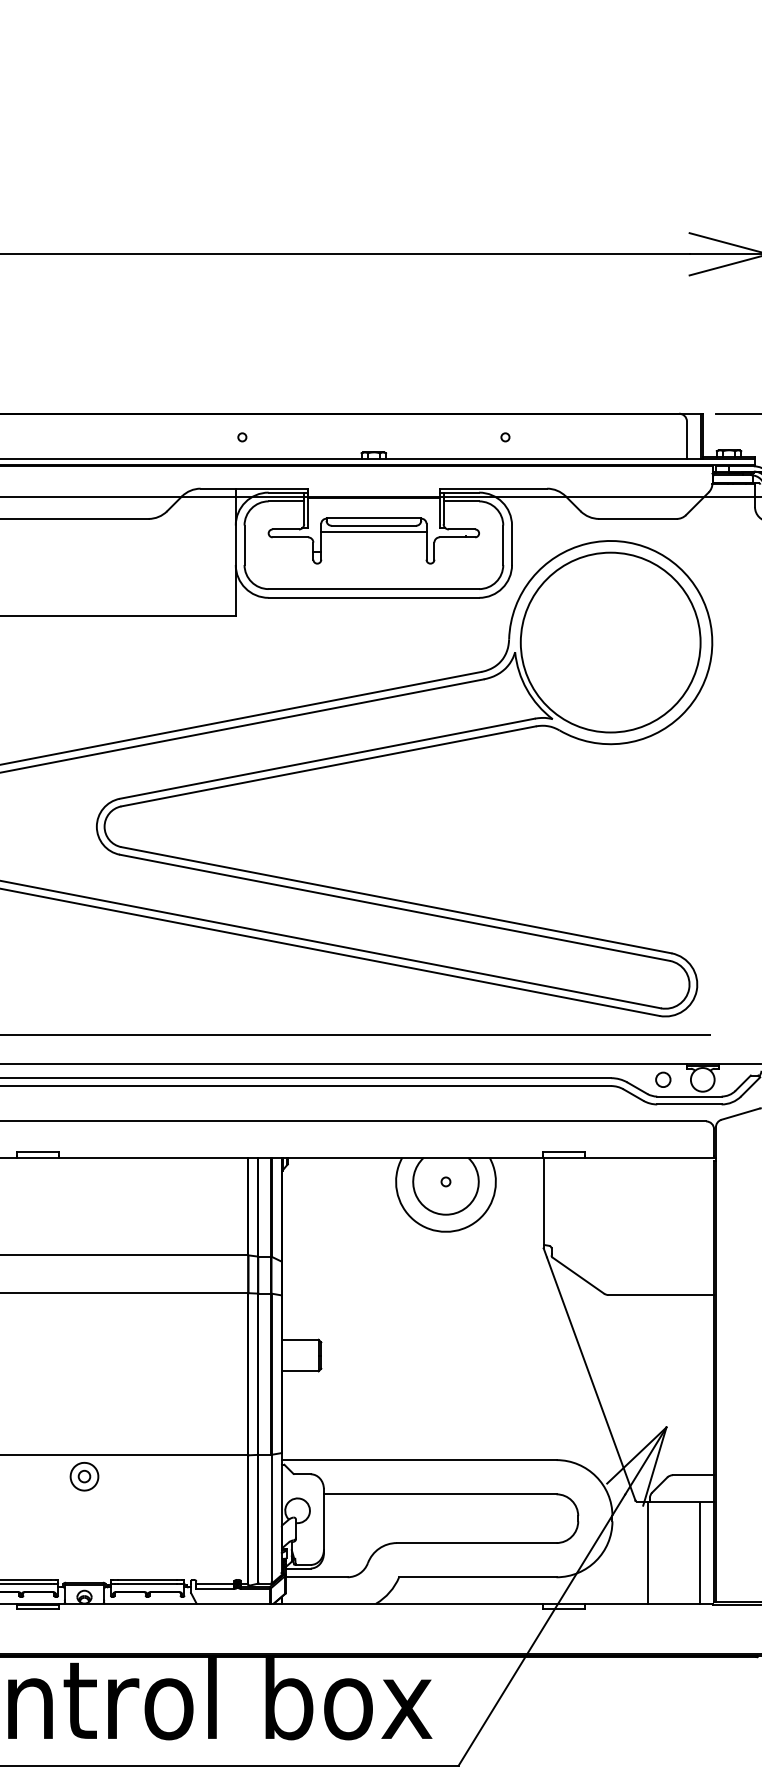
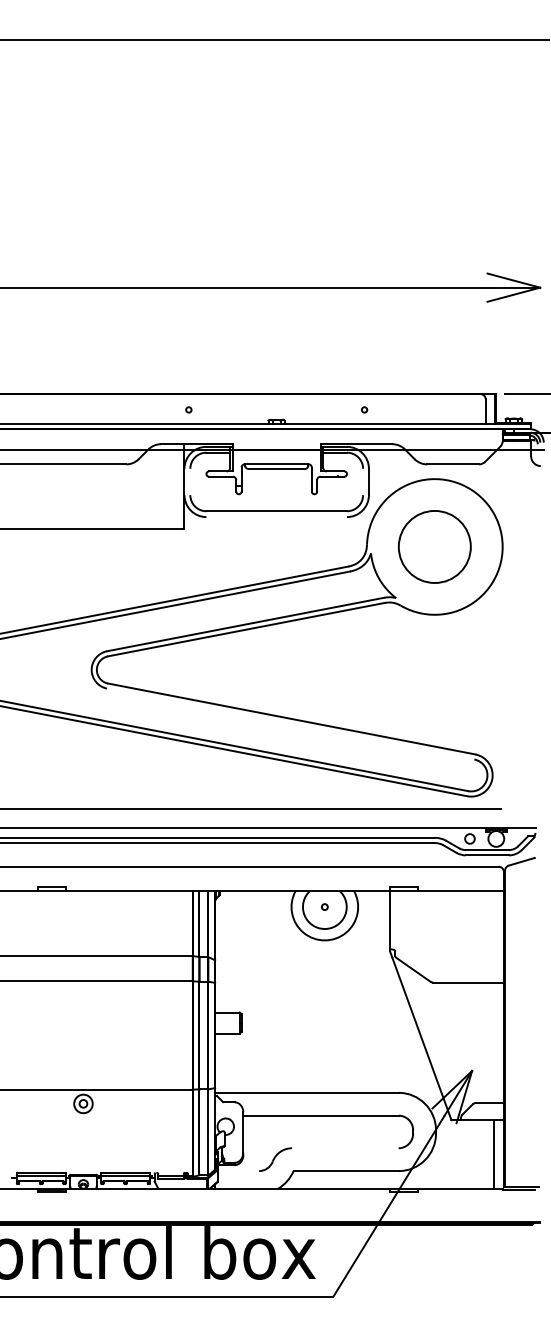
line: (373, 531) -> (276, 472), removed
line: (244, 544) -> (190, 481), removed
line: (503, 544) -> (363, 481), removed
line: (373, 598) -> (276, 517), removed
circle: (610, 641) -> (434, 546), size x0.6
line: (394, 906) -> (290, 723), removed
line: (476, 1543) -> (345, 1148), removed
line: (647, 1552) -> (459, 1154), removed
line: (316, 1577) -> (238, 1171), removed

